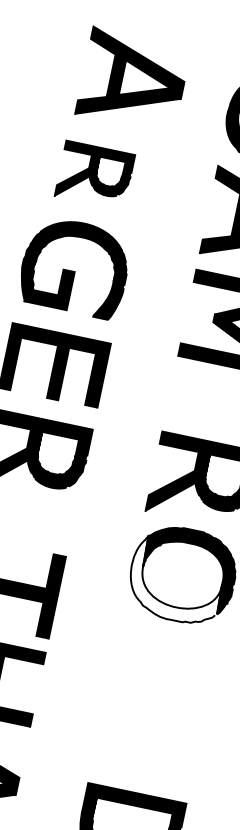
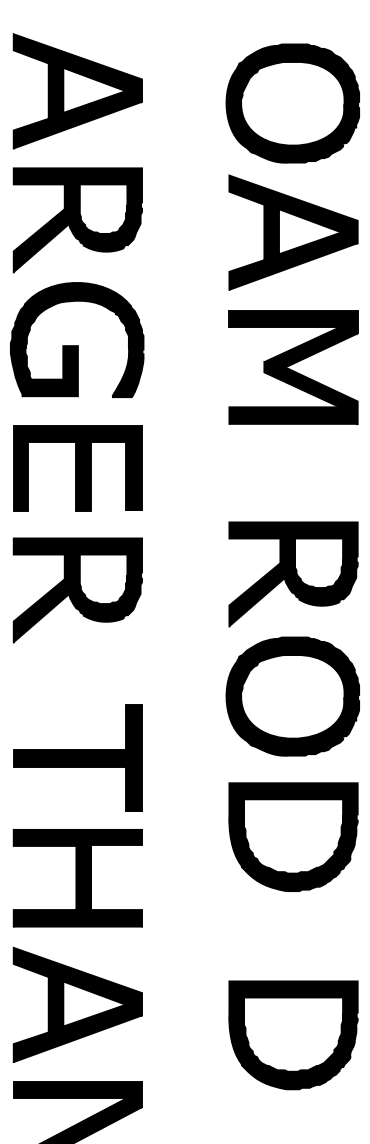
part: (133, 80) -> (77, 91), moved
part: (94, 175) -> (77, 220), size x1.43
fill: (176, 580) -> (286, 705), added
part: (160, 682) -> (293, 836), added

